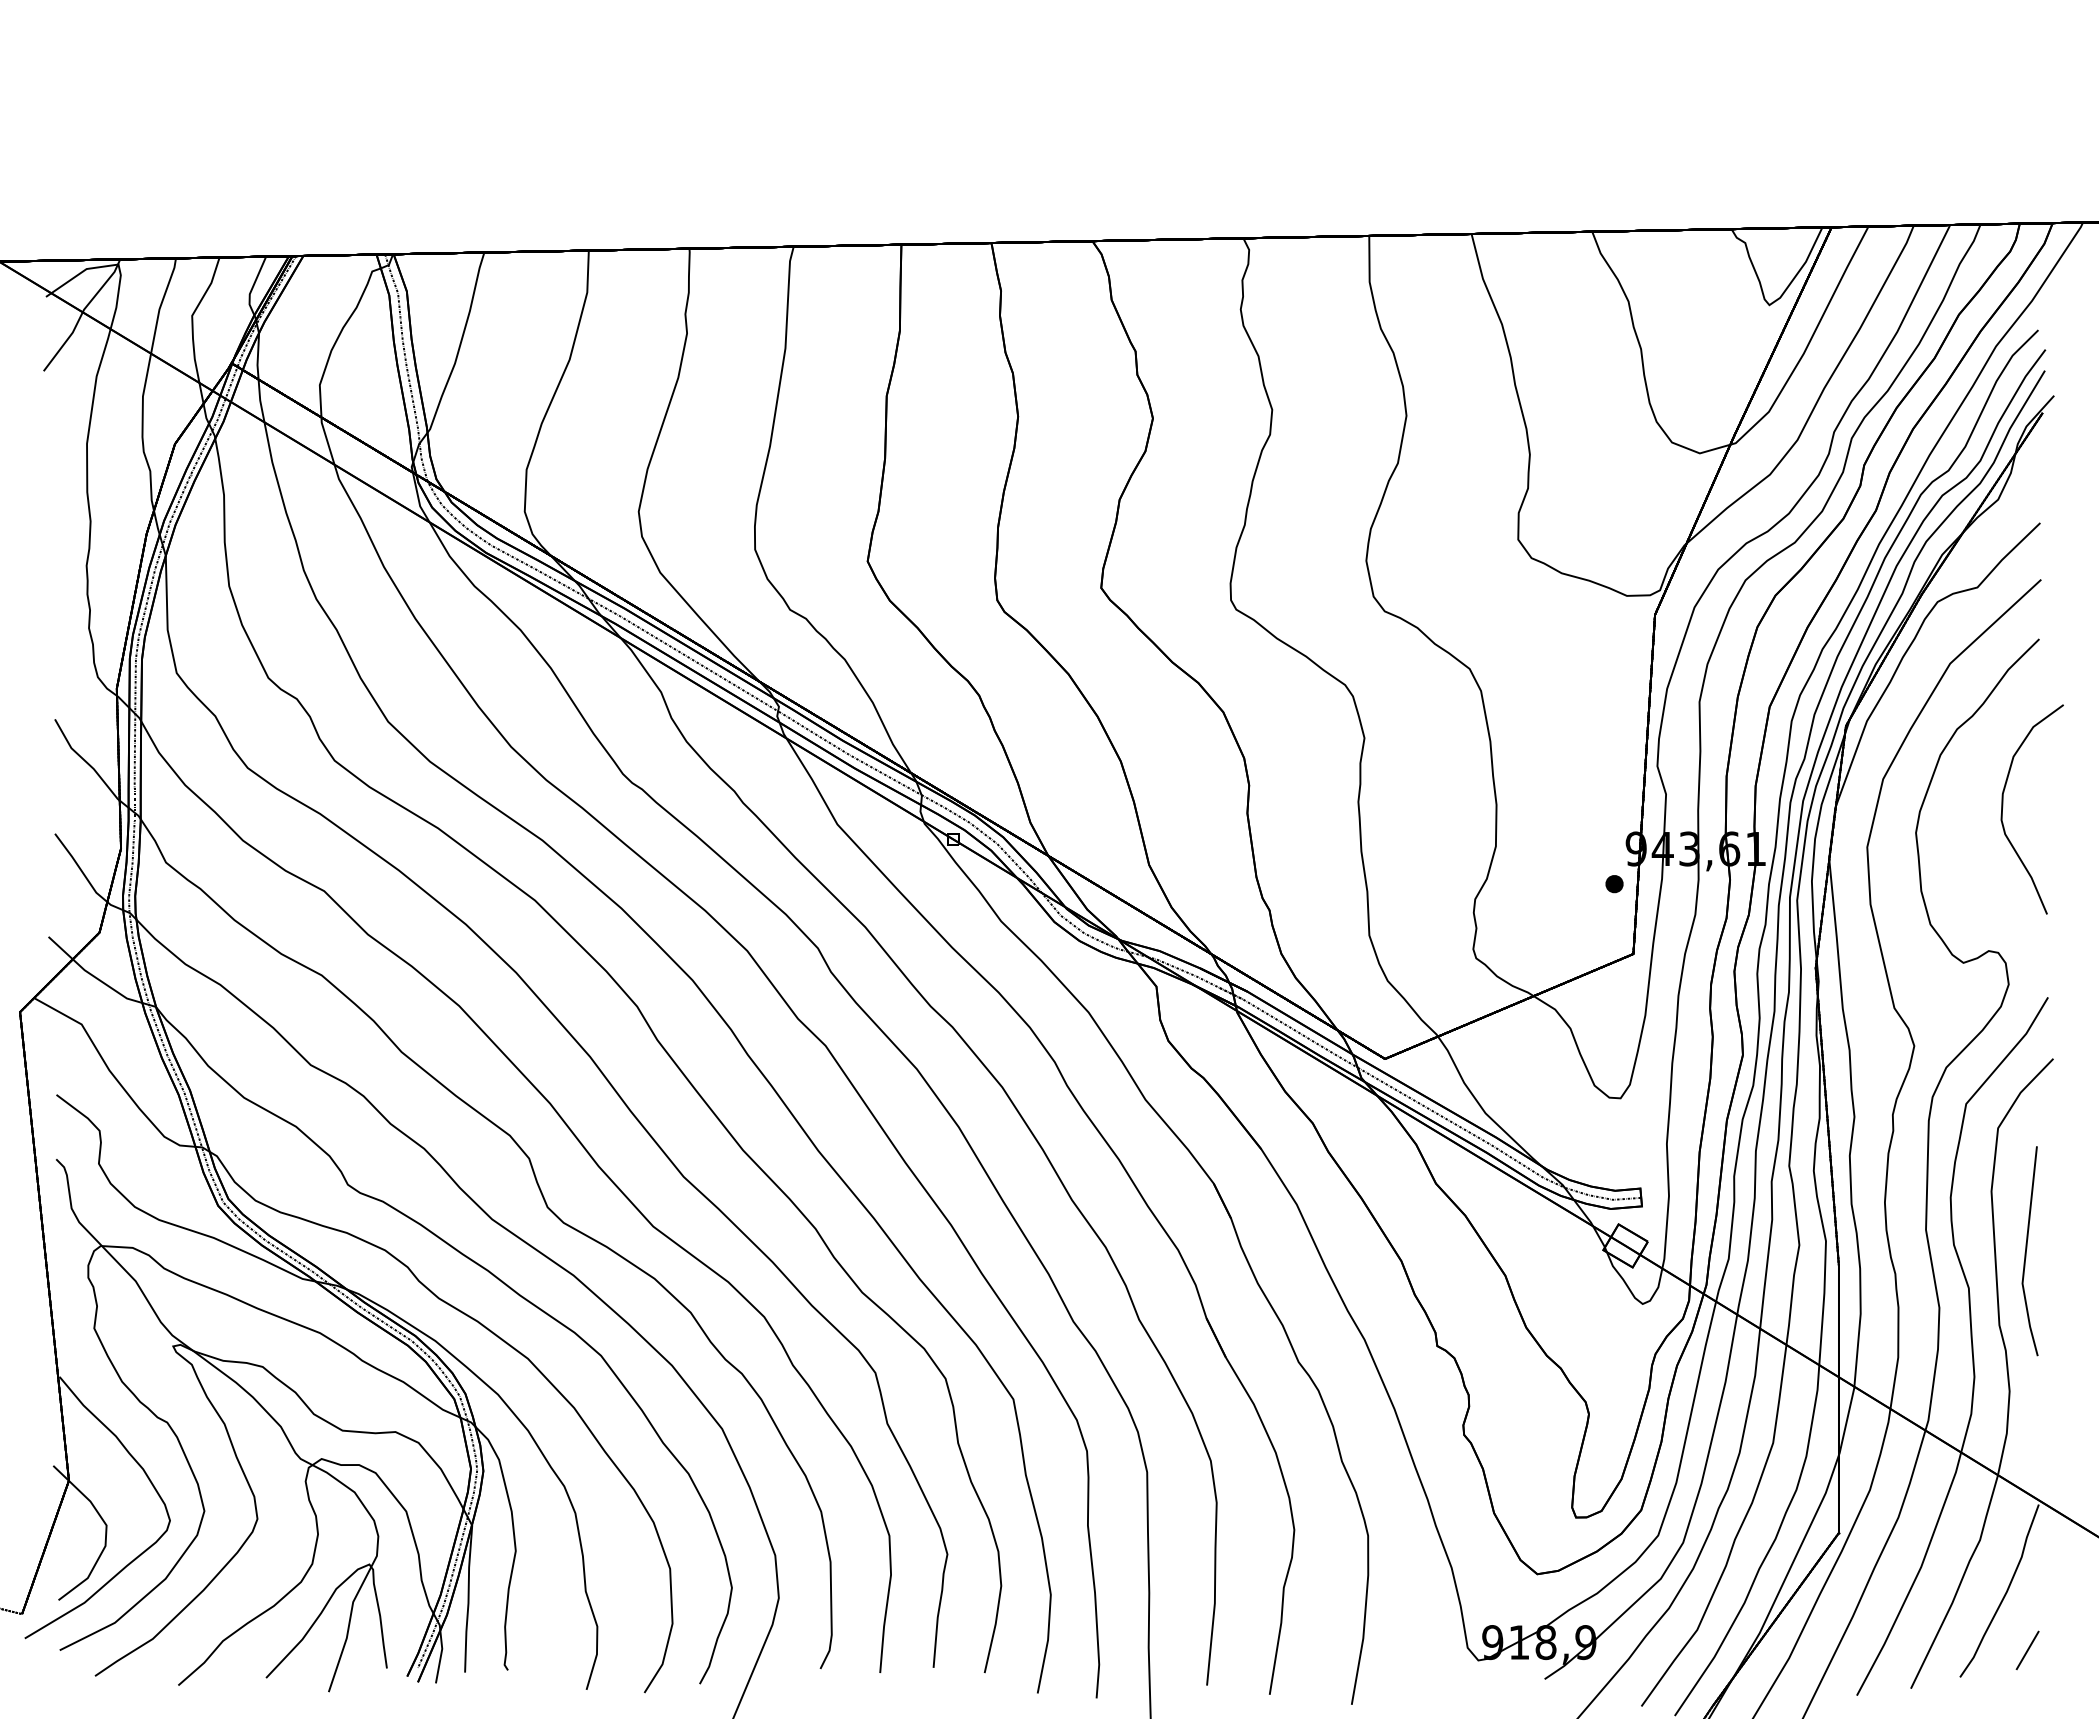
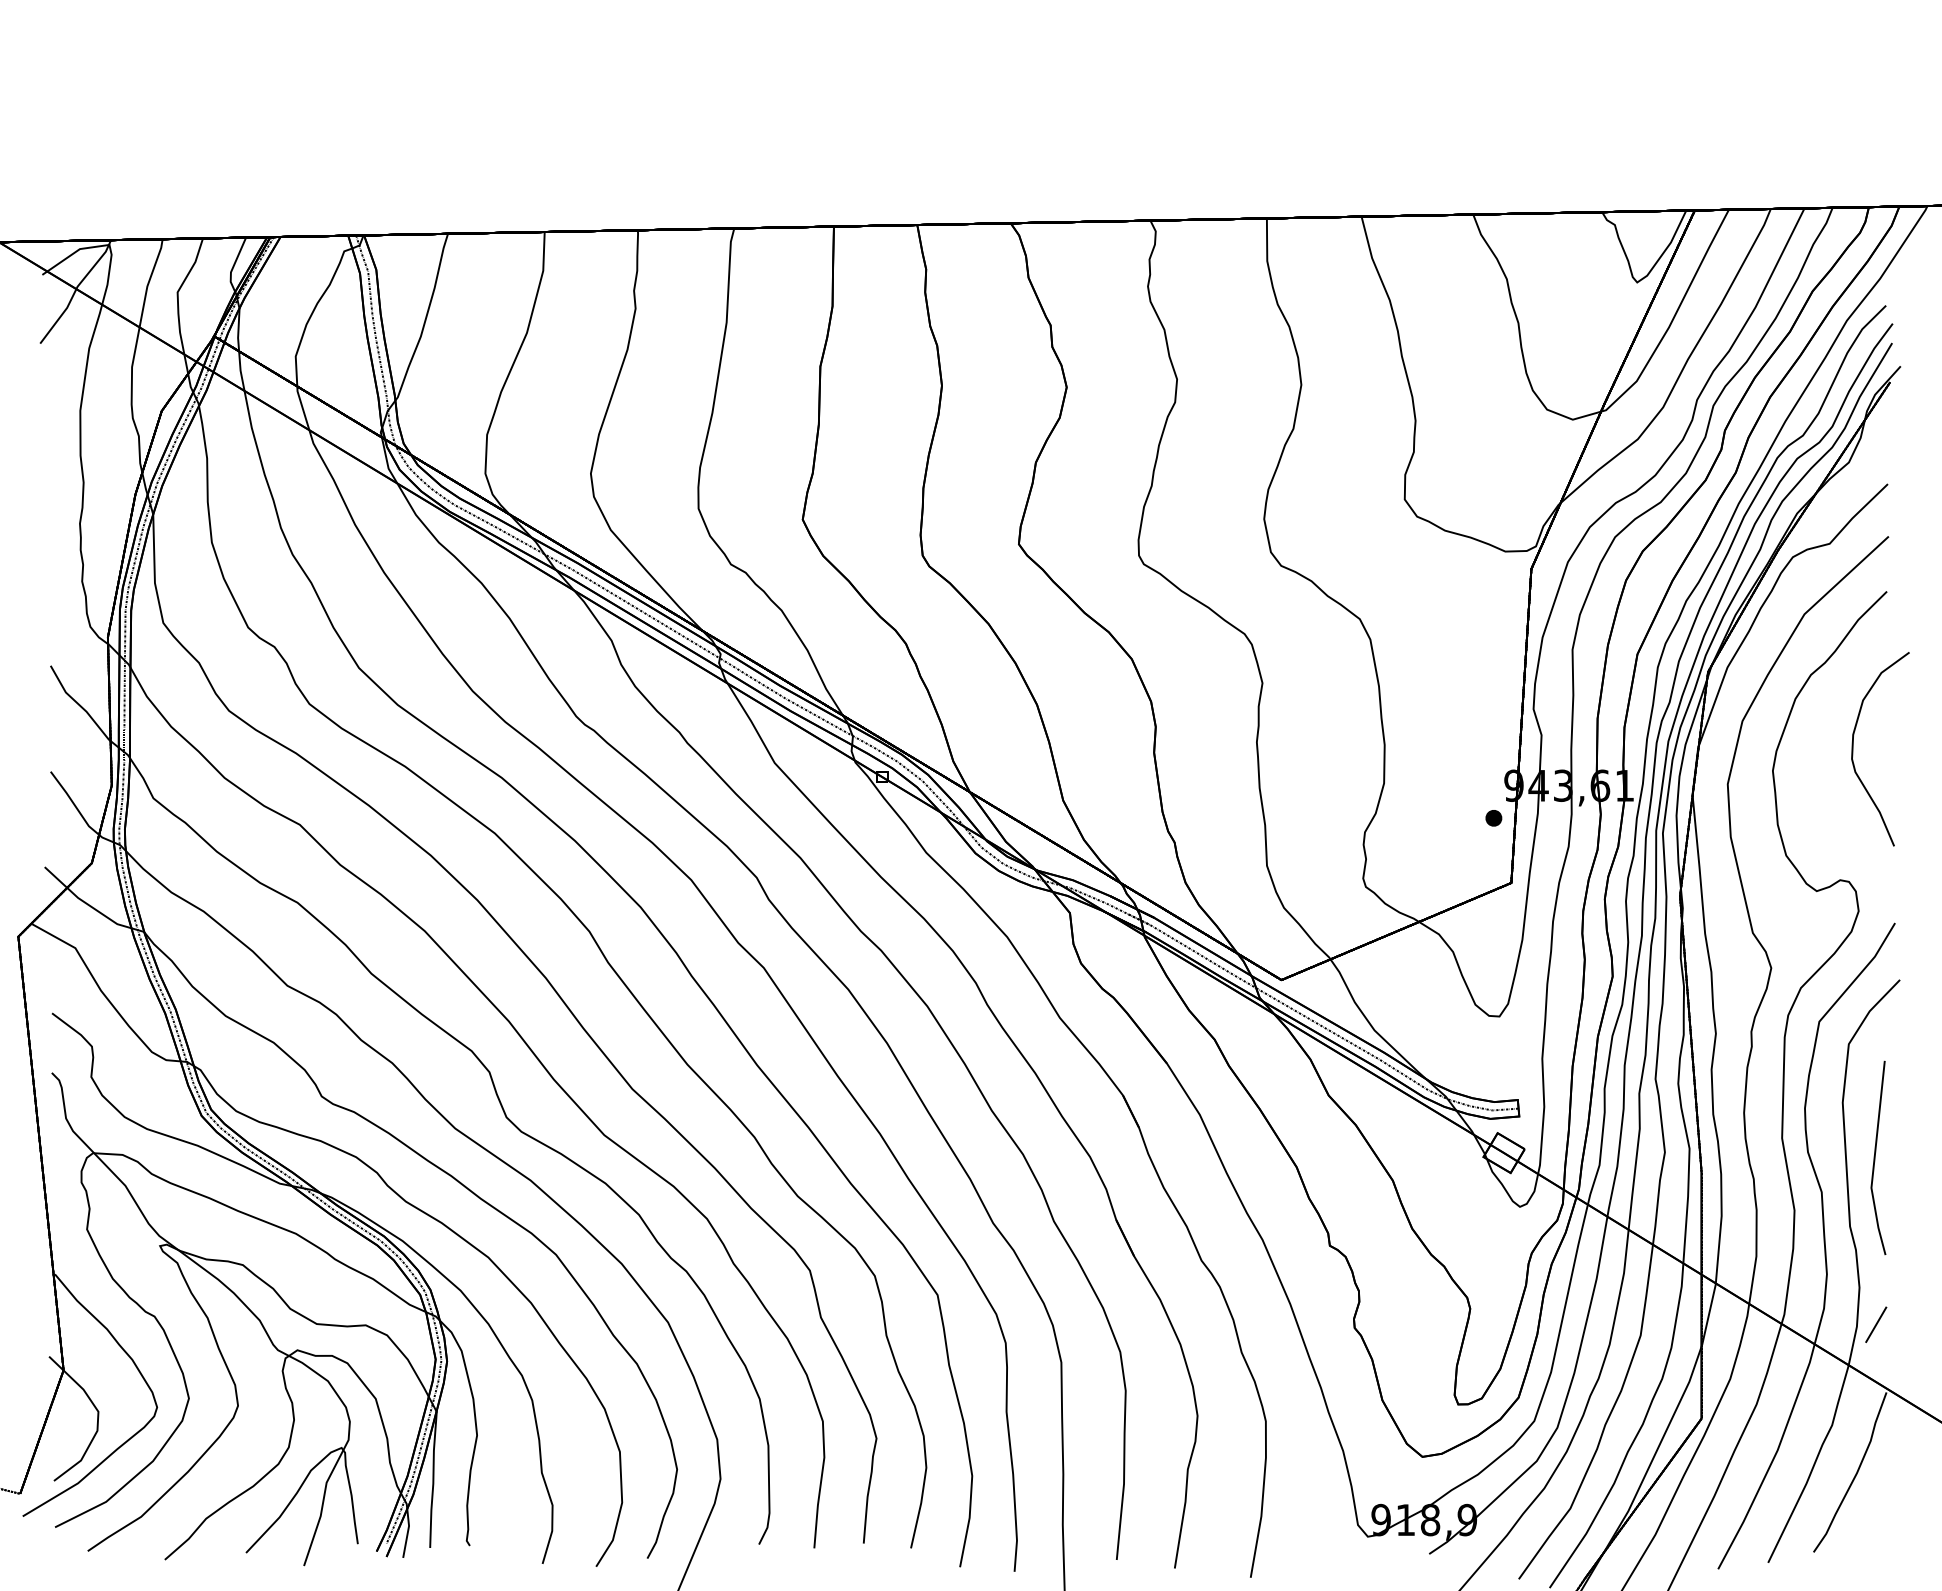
line: (2027, 1650) -> (1876, 1324), moved

